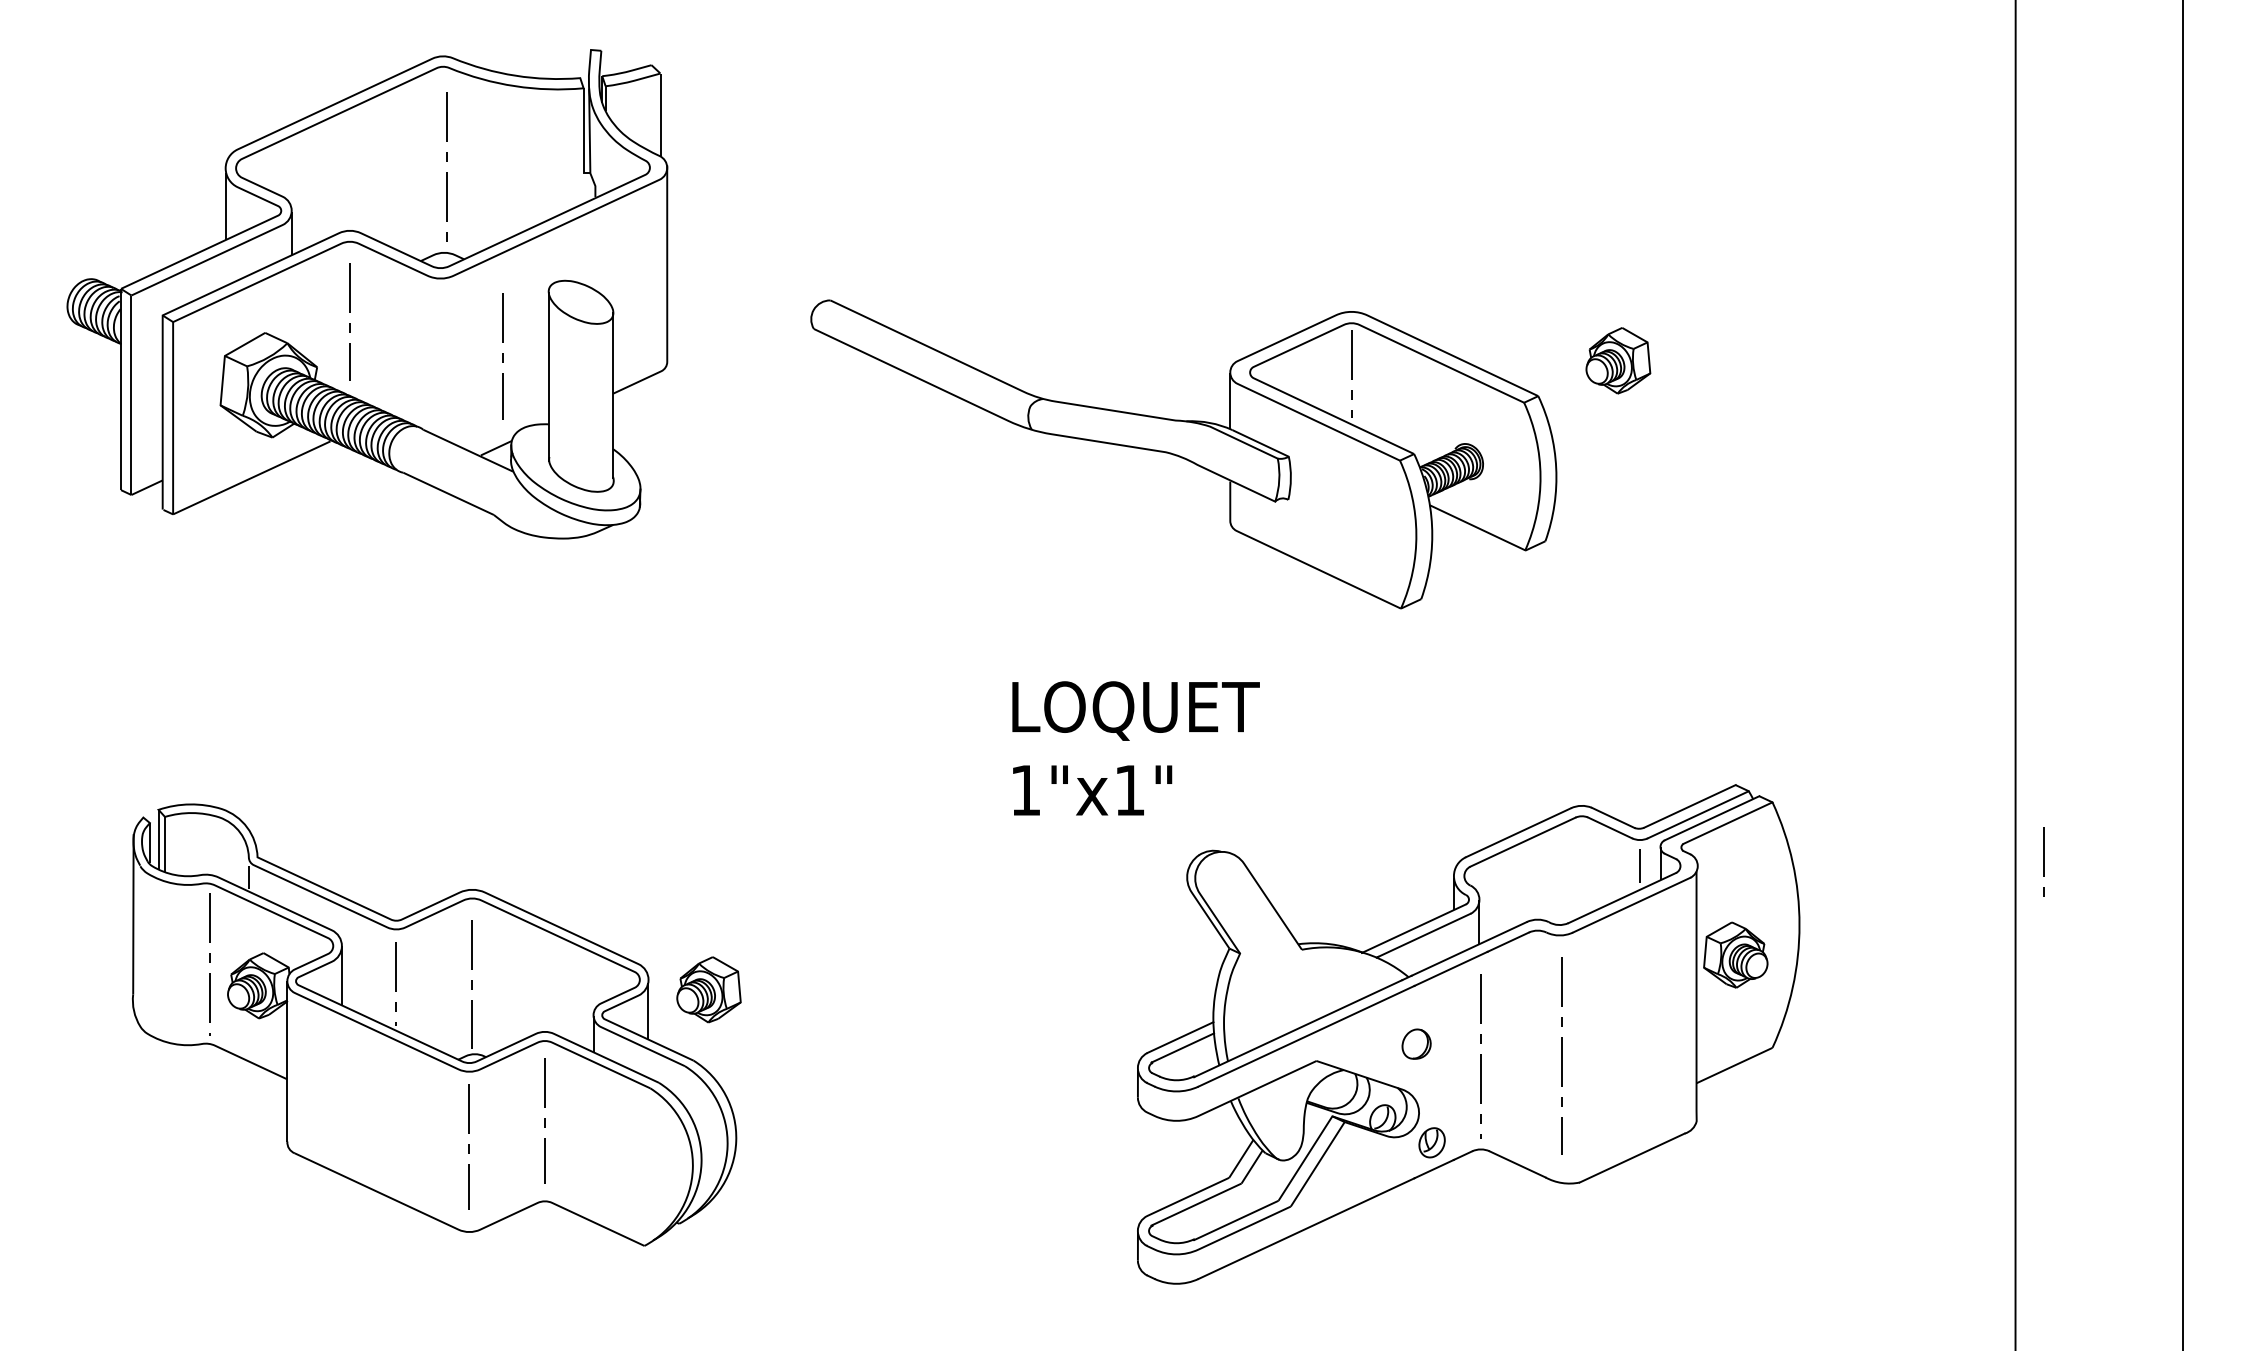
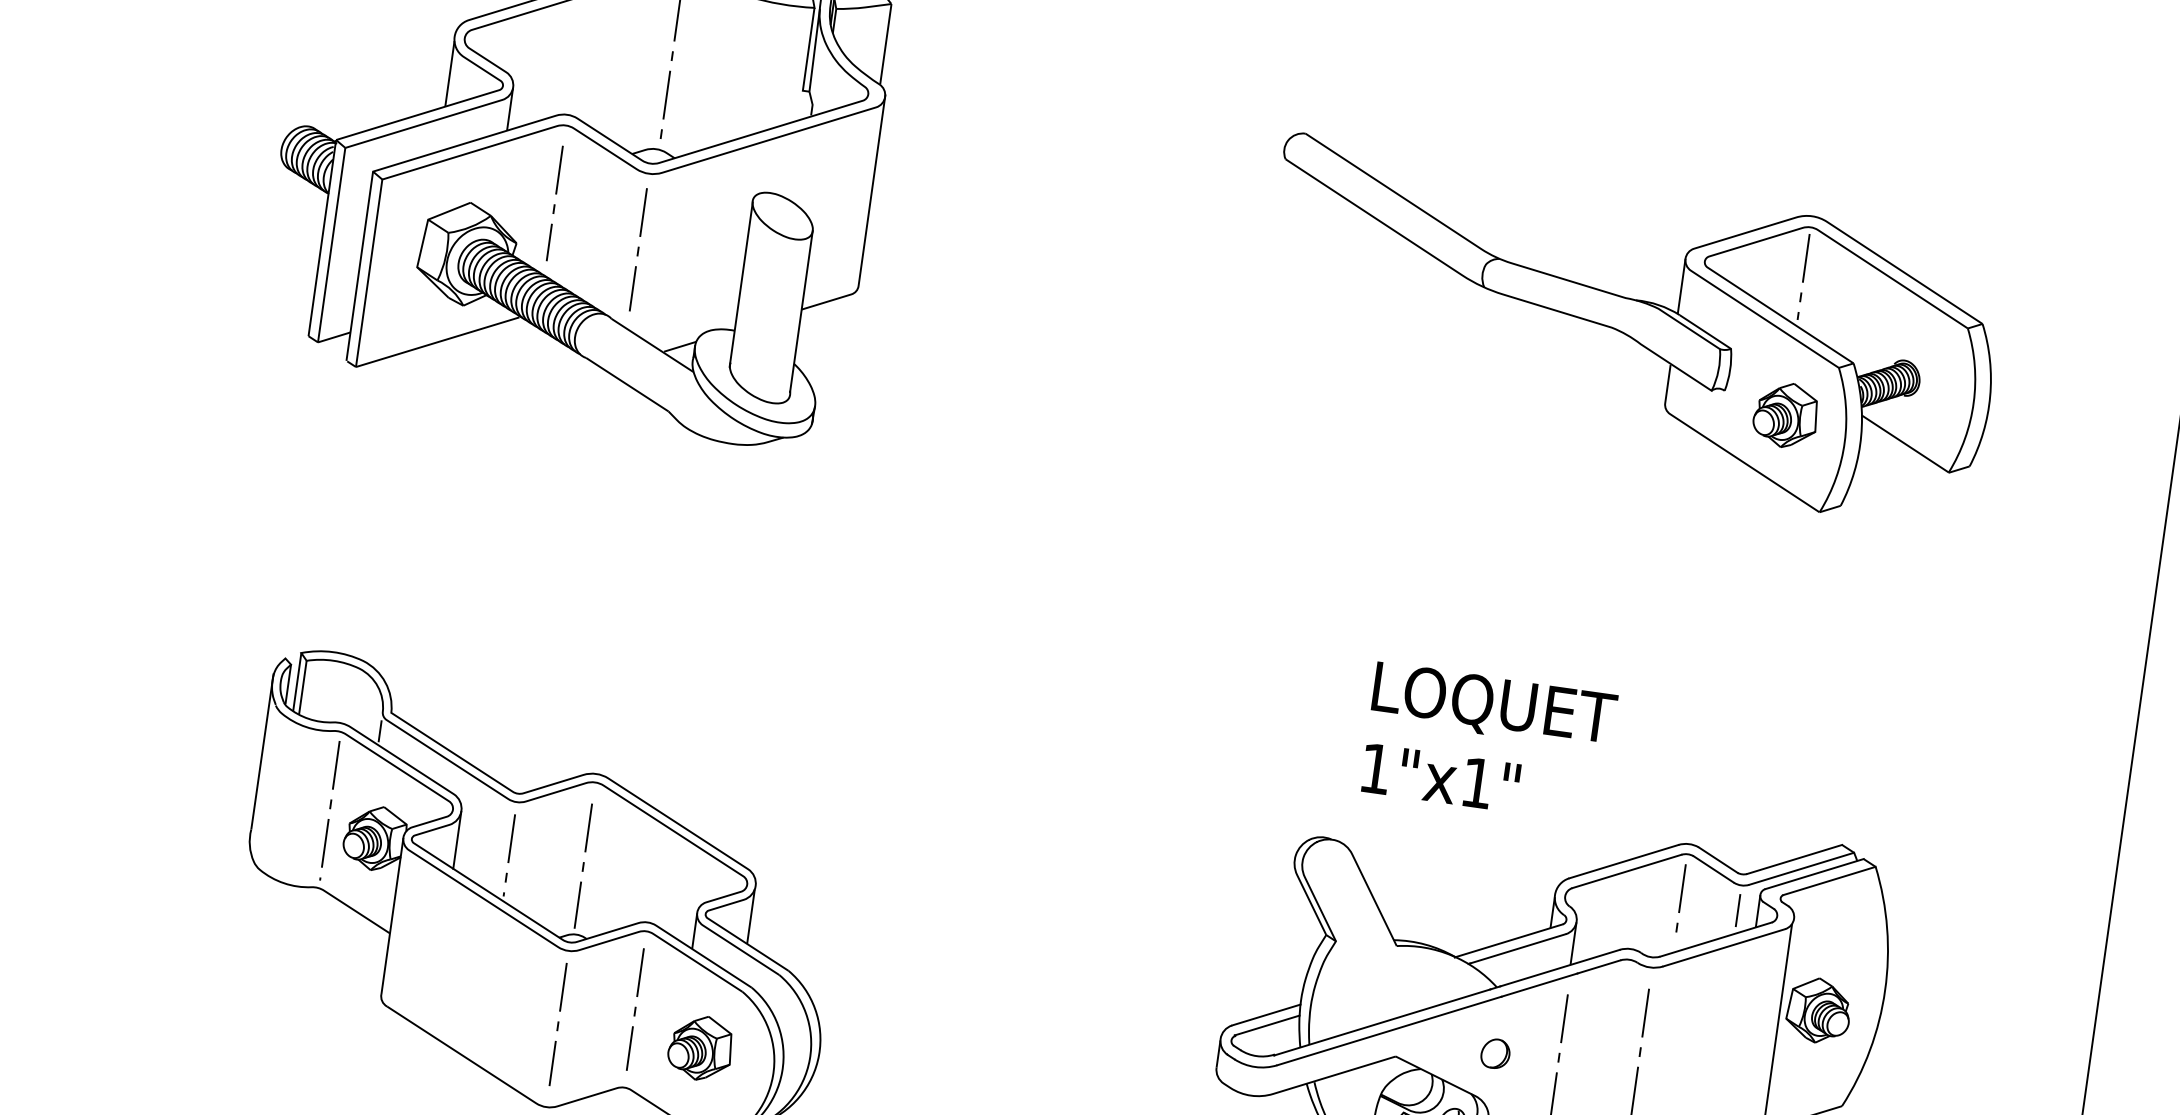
line: (502, 356) -> (638, 249), moved
part: (1183, 454) -> (1628, 332), moved
text: (1135, 748) -> (1488, 742), moved
line: (2043, 861) -> (1680, 898), moved
part: (708, 989) -> (700, 1047), moved

